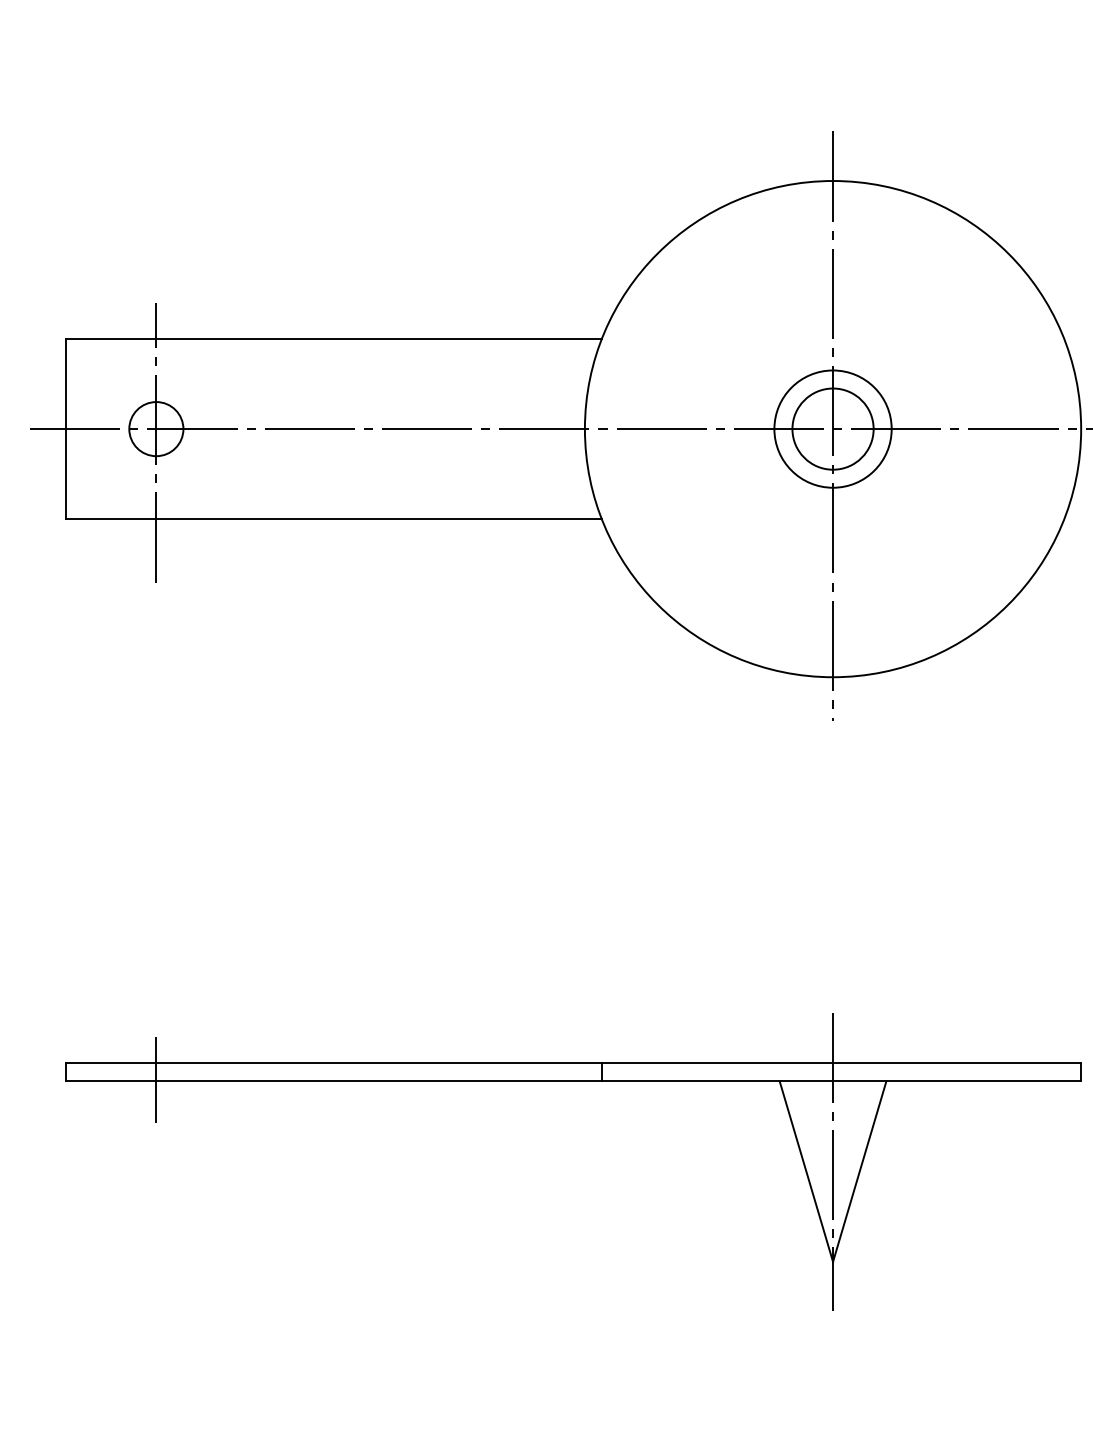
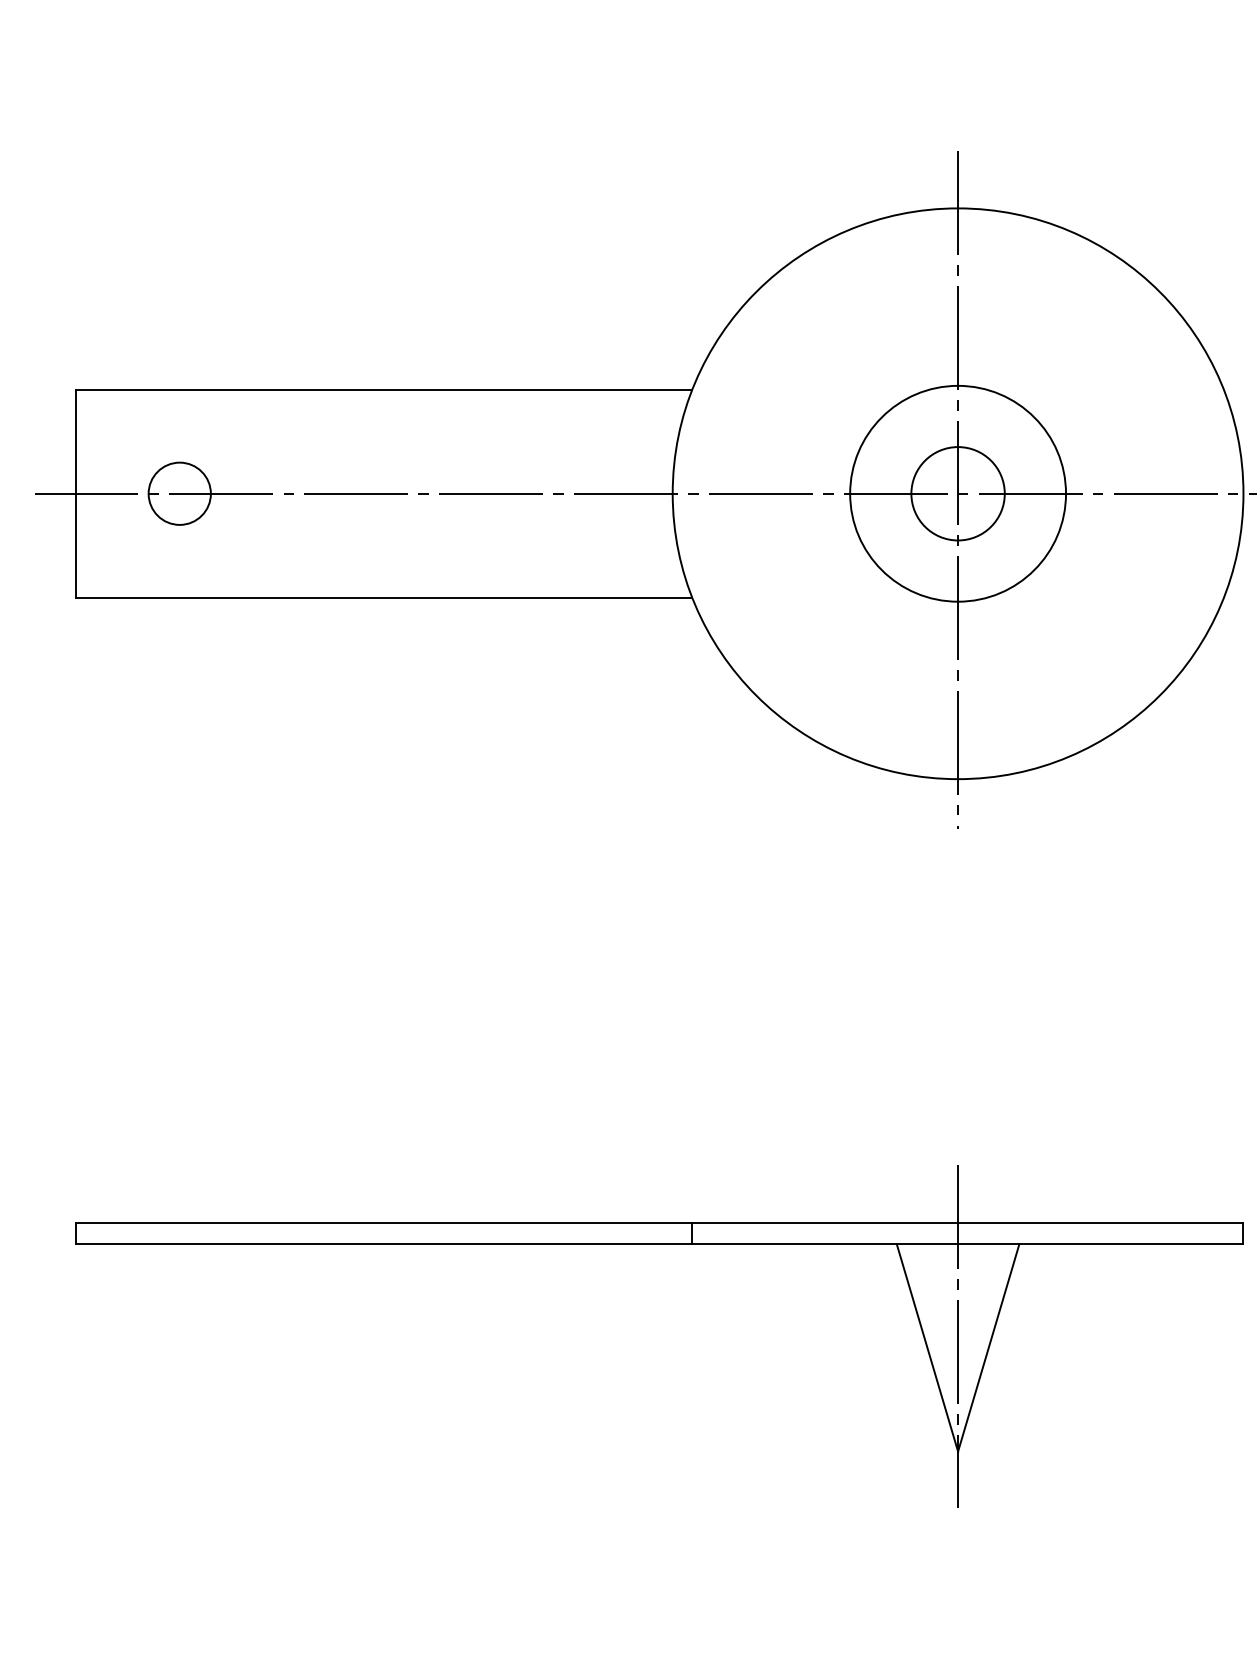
circle: (832, 428) -> (957, 493), size x1.6
line: (156, 442) -> (179, 509), removed
line: (156, 1079) -> (179, 1241), removed

